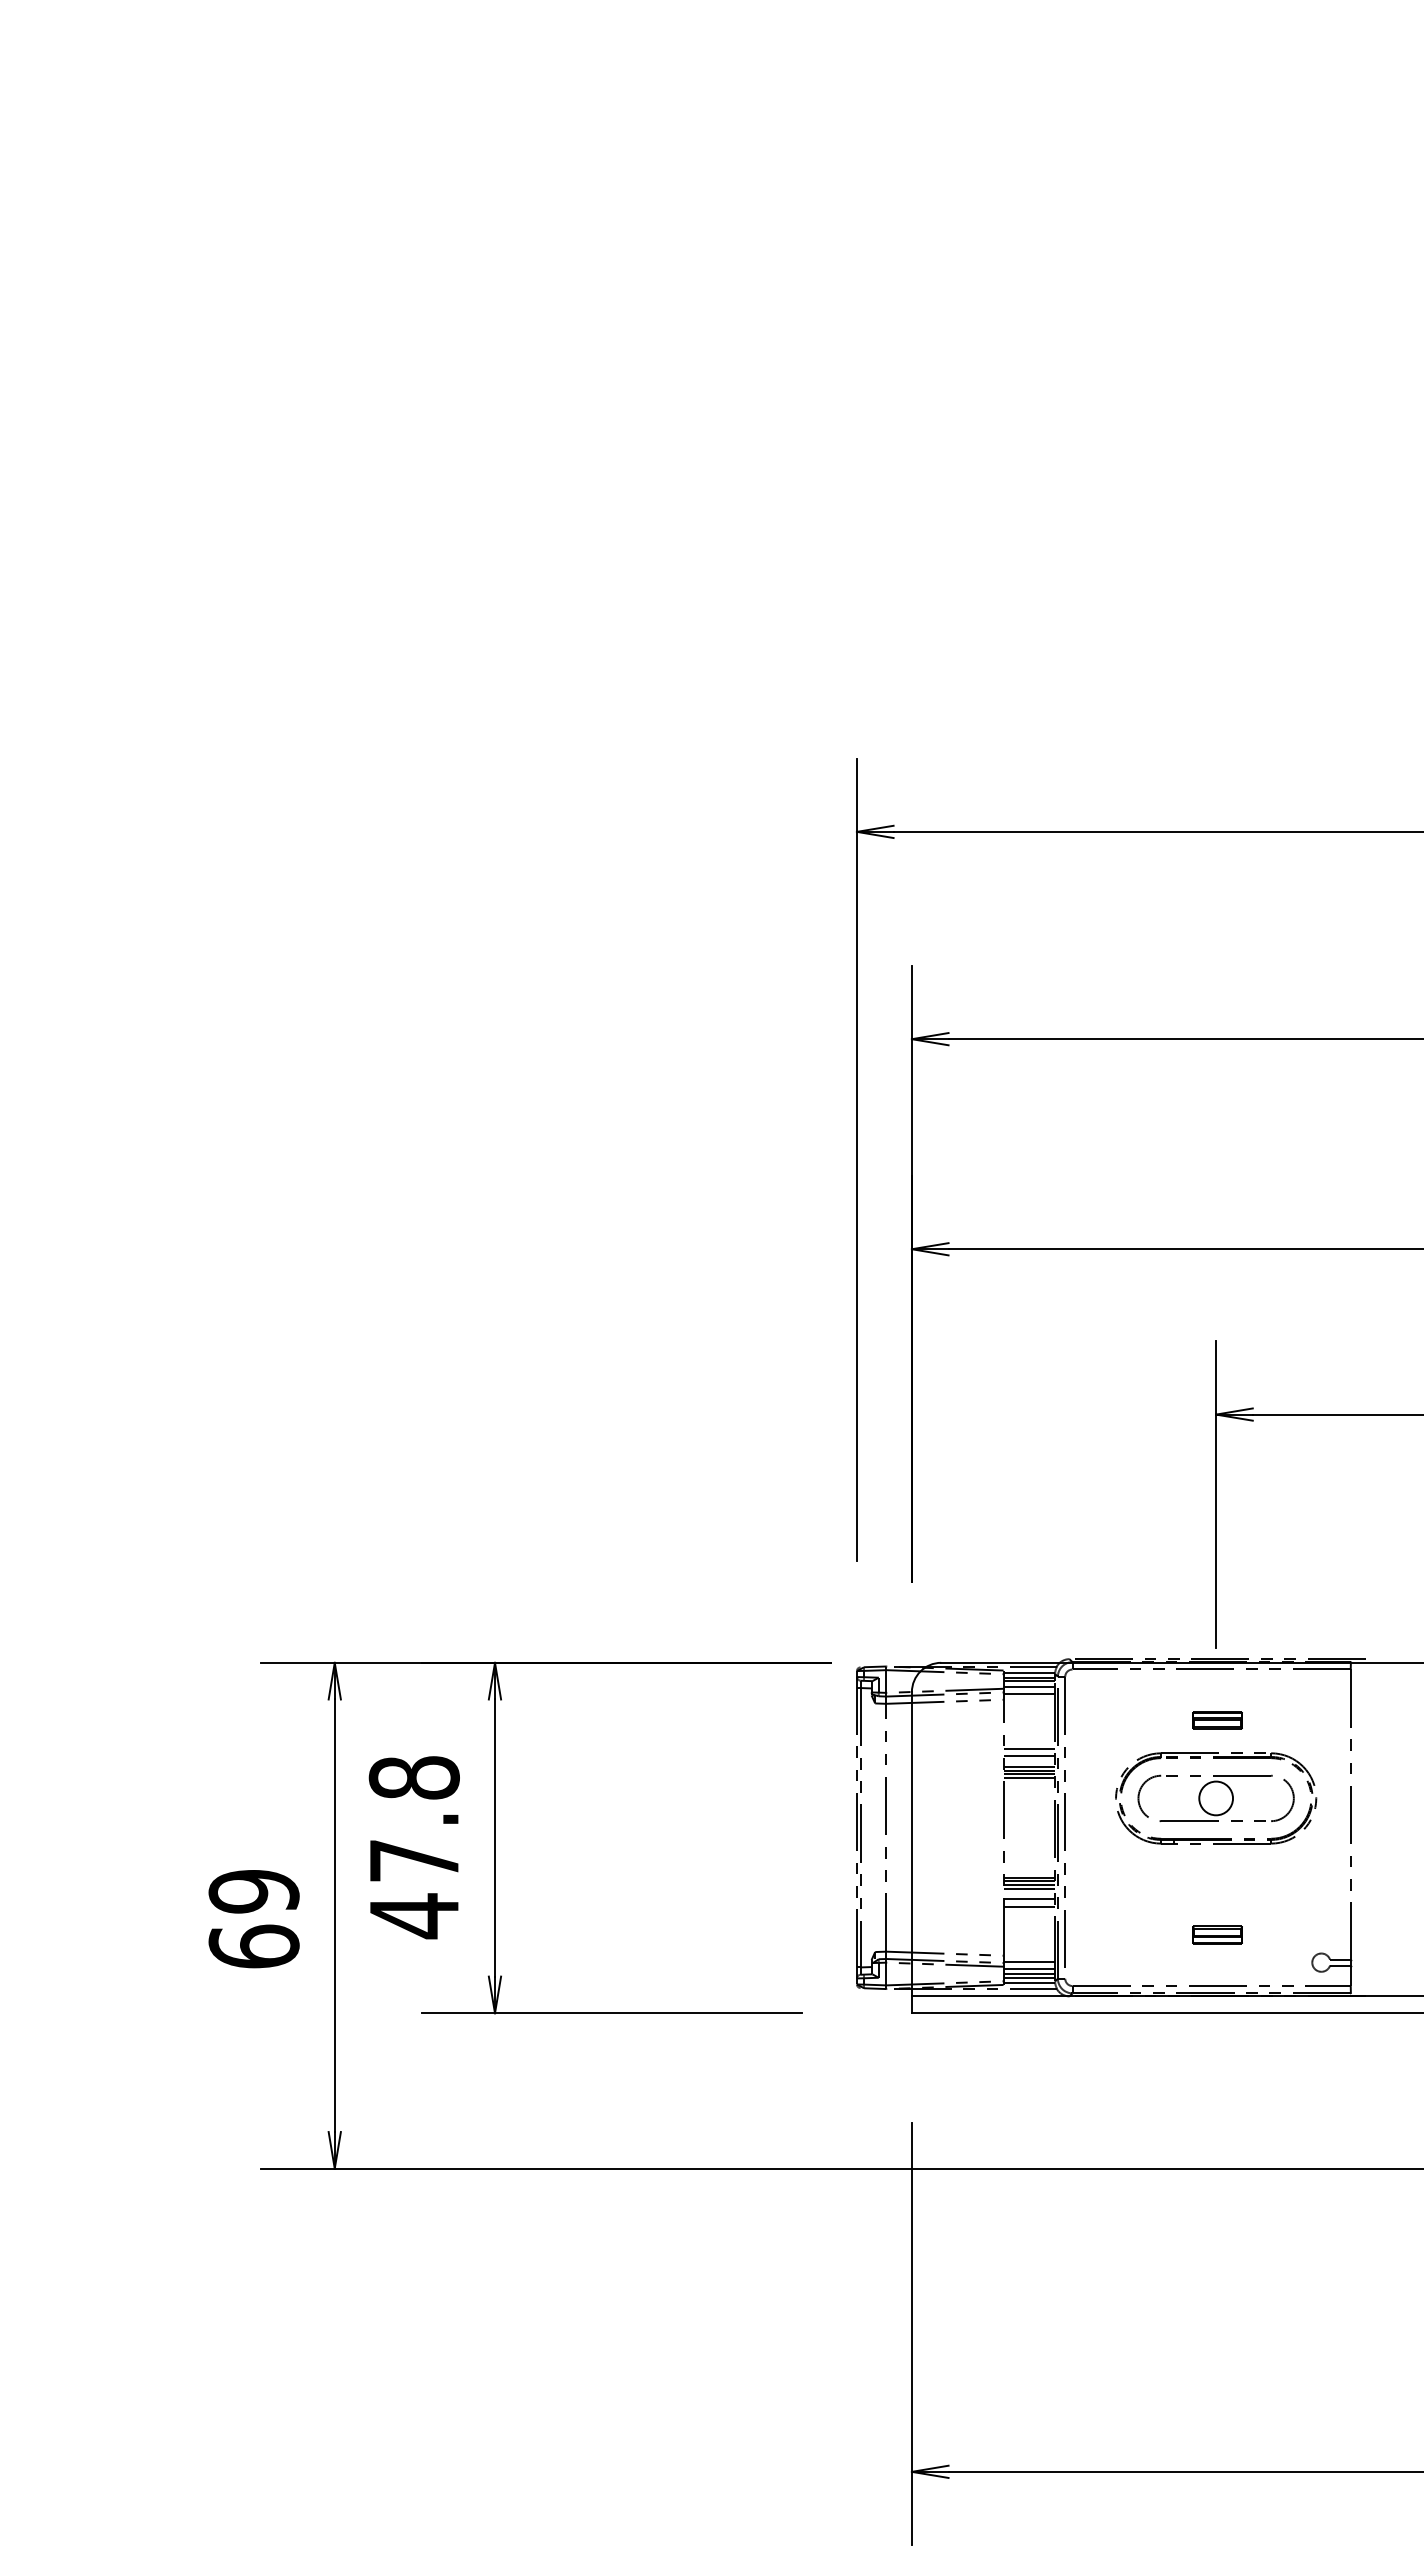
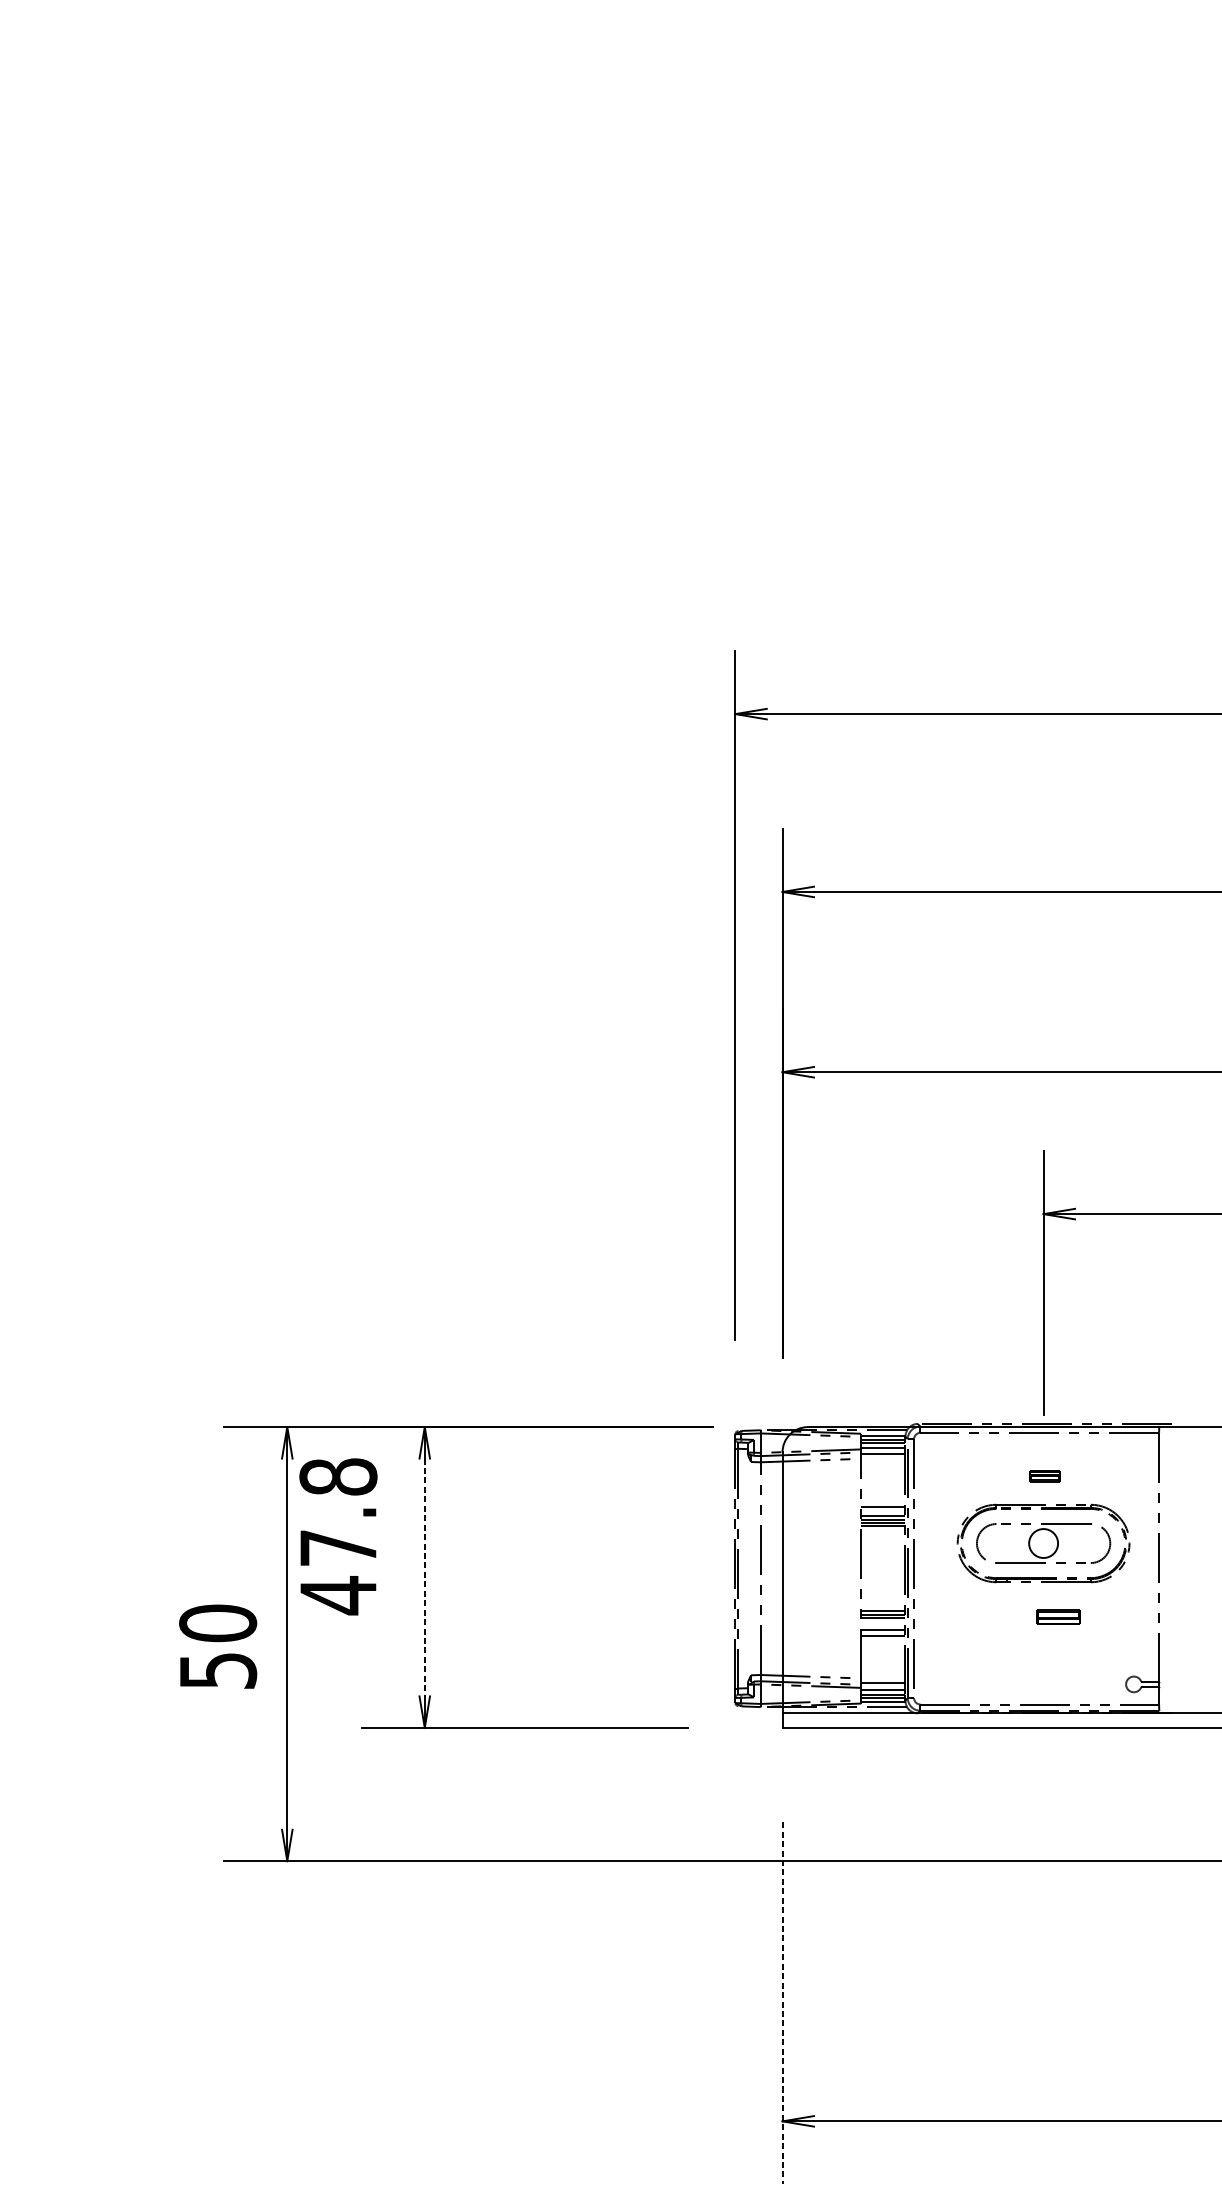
part: (1217, 1720) -> (1044, 1476), size x0.7
line: (1028, 1748) -> (882, 1500), removed
line: (495, 1838) -> (425, 1577), solid -> dashed
text: (413, 1847) -> (337, 1536), moved
line: (1028, 1888) -> (882, 1620), removed
text: (253, 1918) -> (217, 1646), 69 -> 50
part: (1217, 1934) -> (1058, 1616), moved
line: (911, 2334) -> (782, 2003), solid -> dashed

